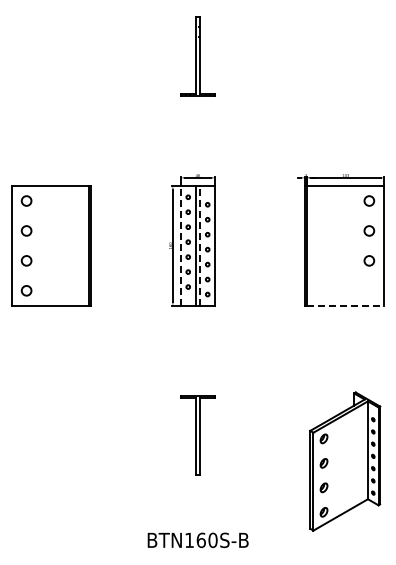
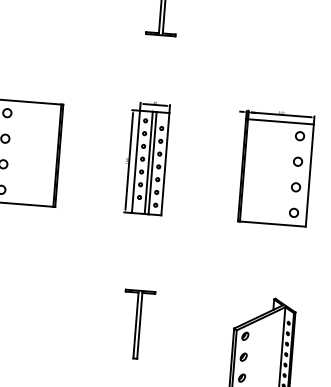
line: (180, 245) -> (135, 161), dashed -> solid
line: (200, 245) -> (152, 162), dashed -> solid
circle: (369, 290) -> (294, 212), added
line: (345, 305) -> (272, 223), dashed -> solid

